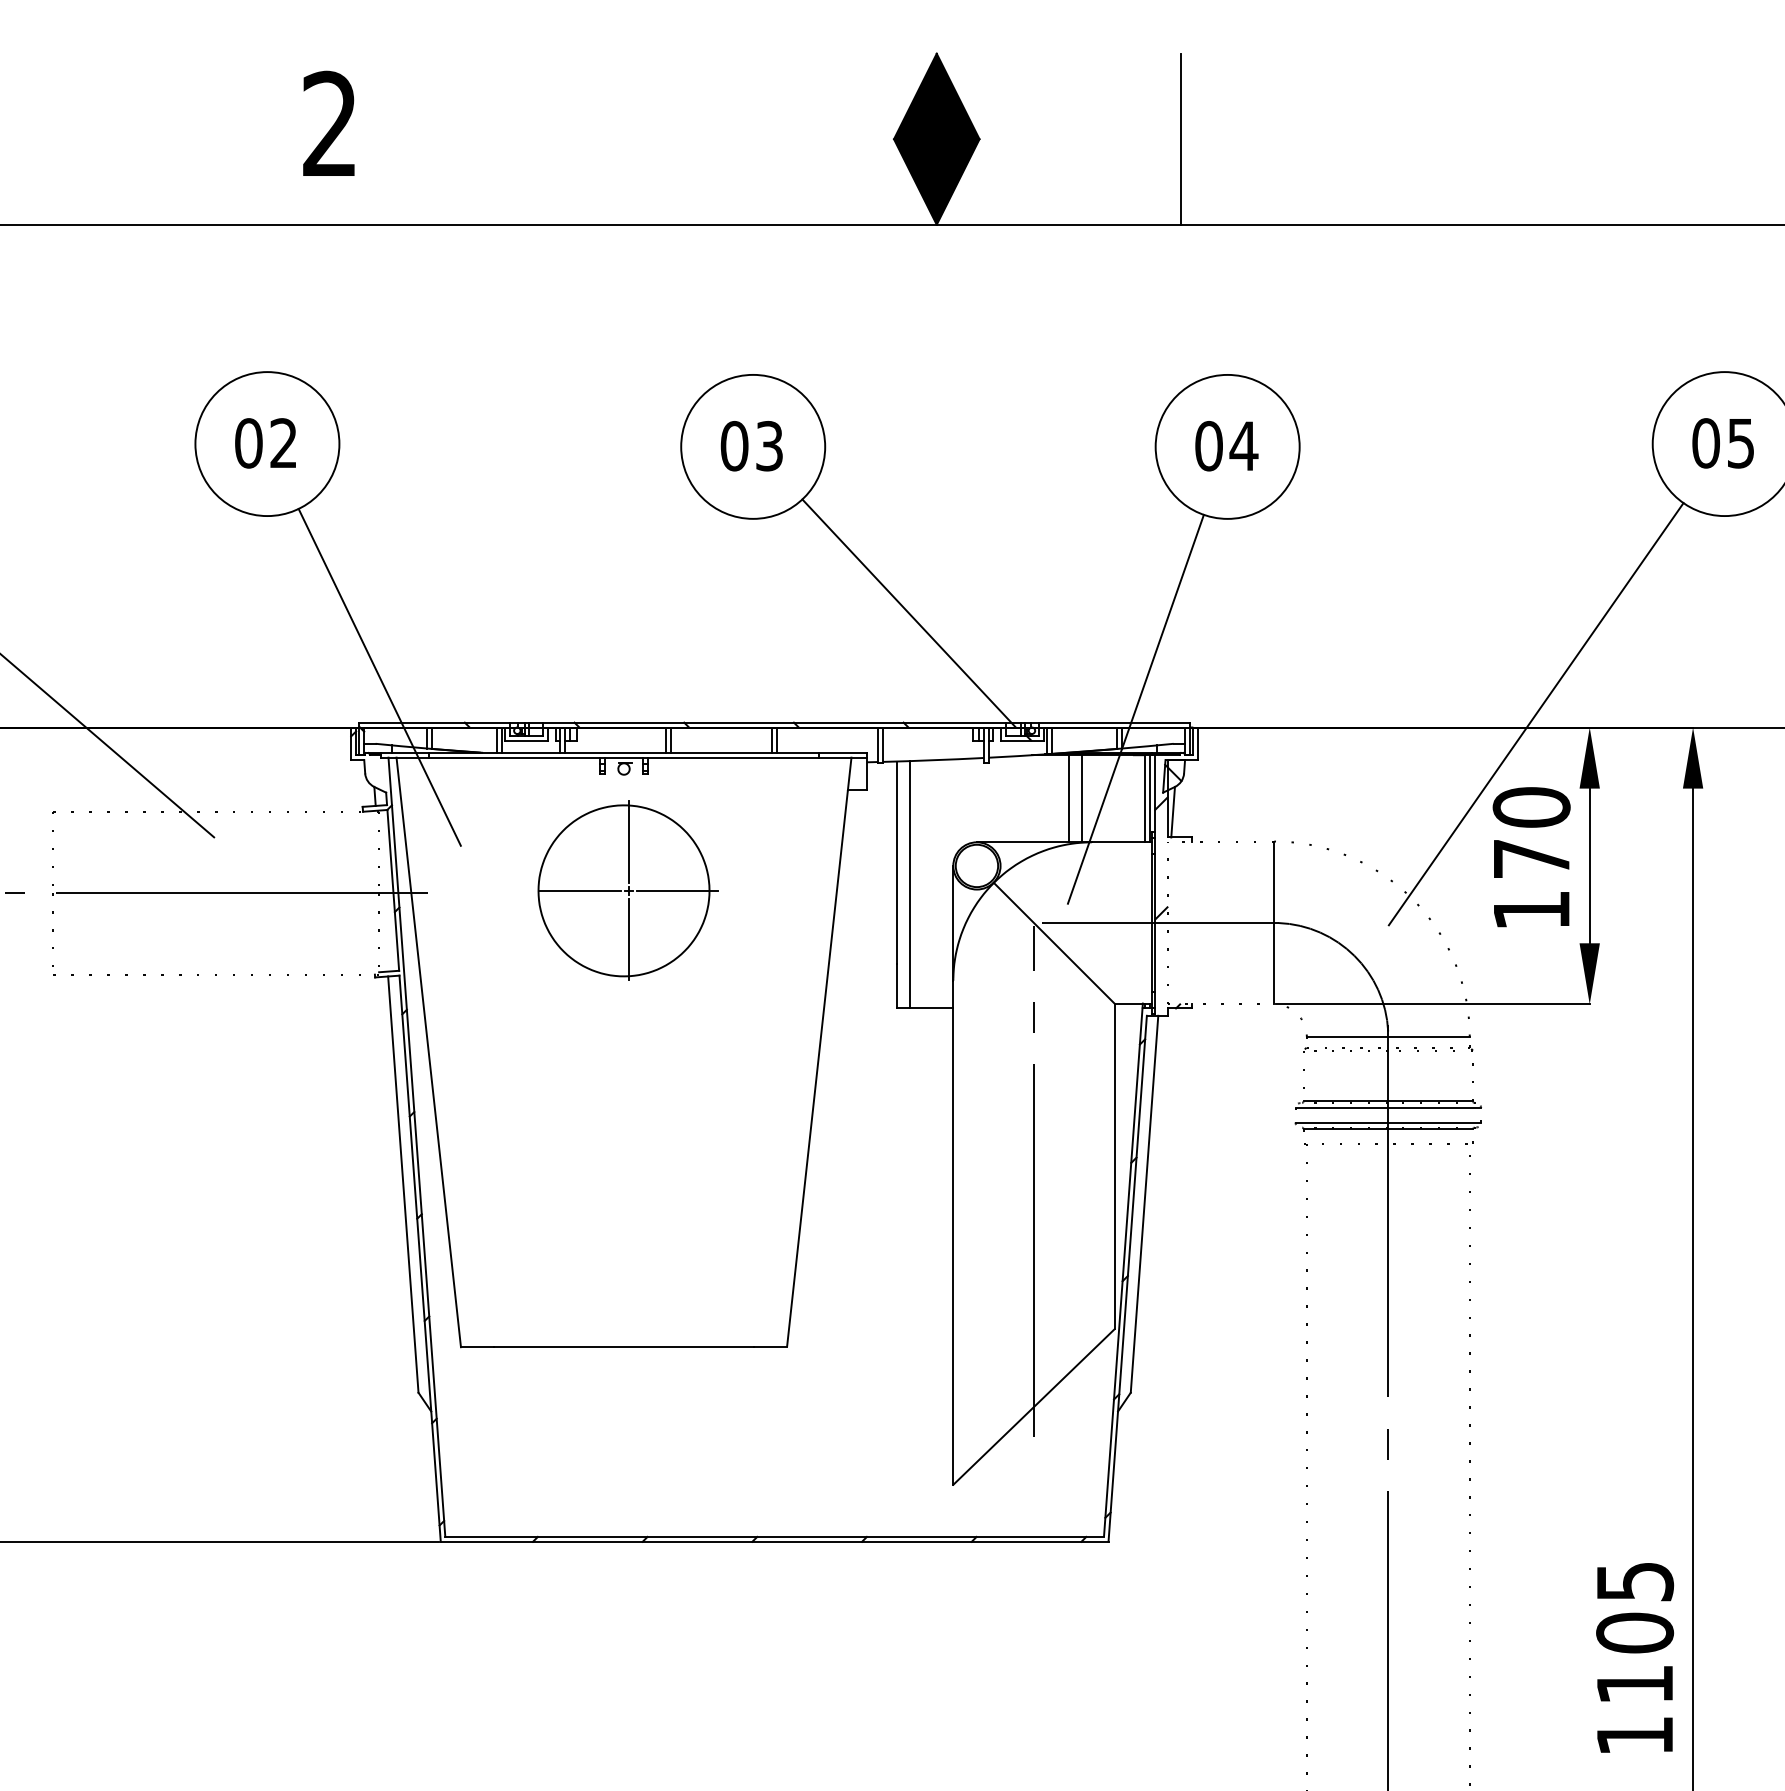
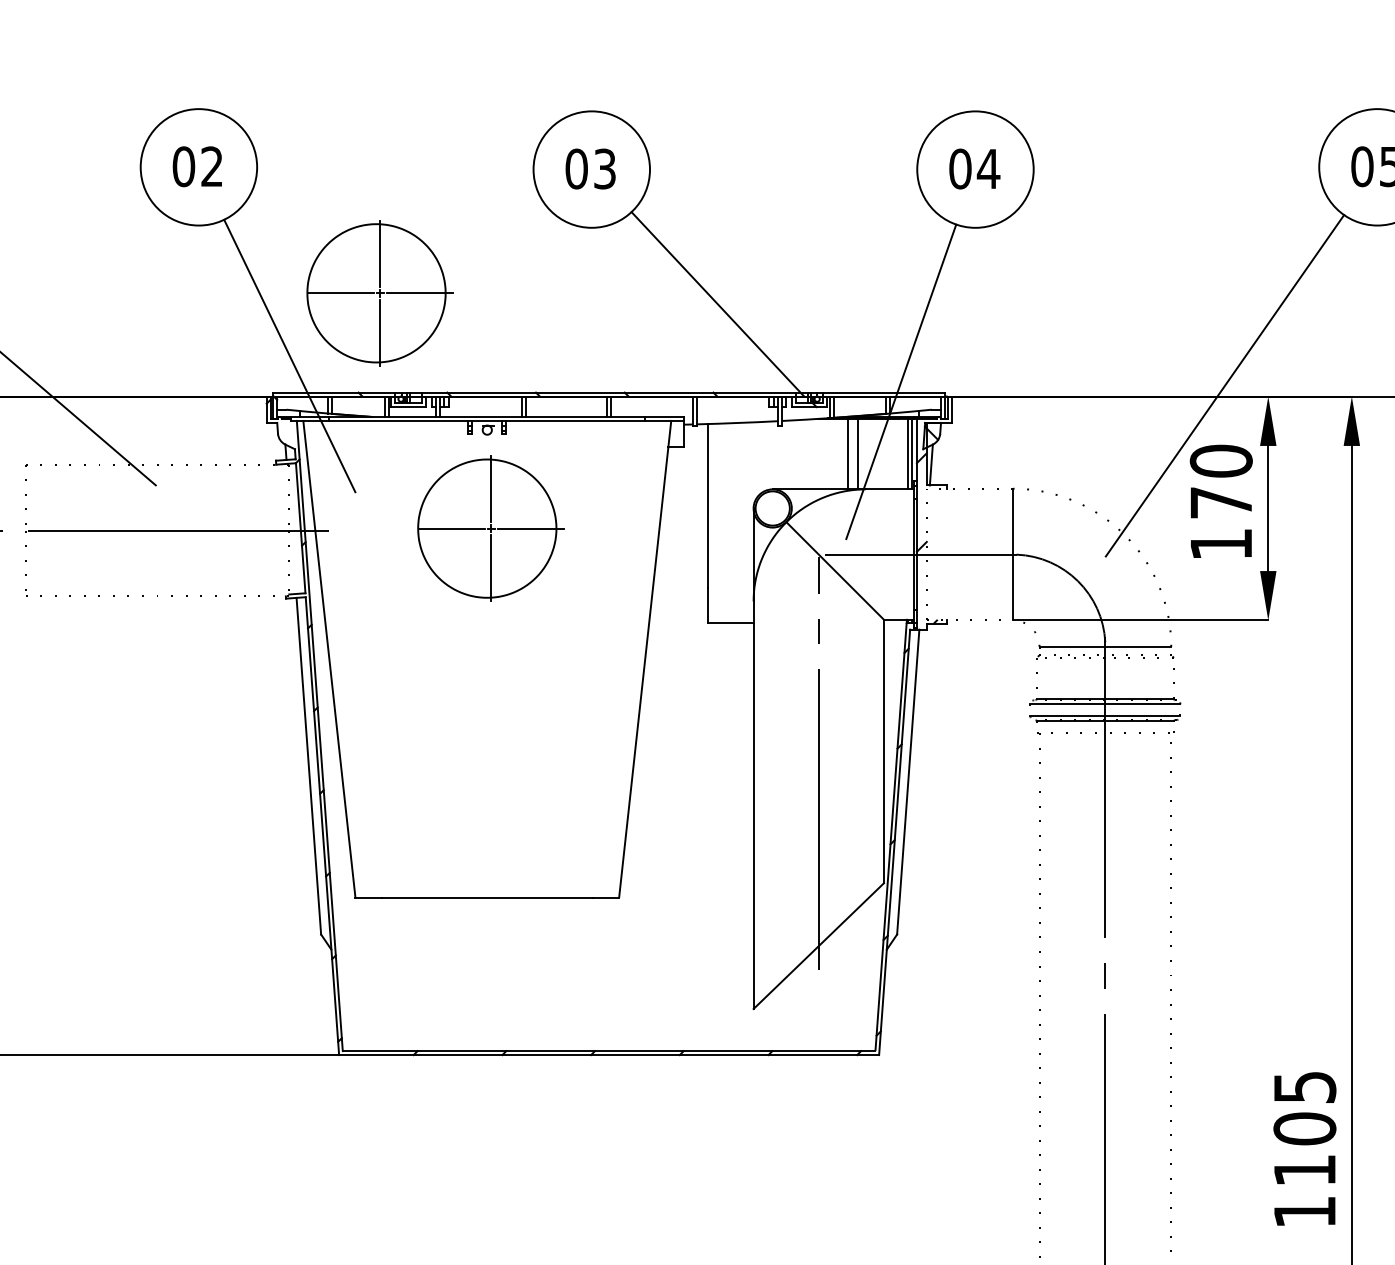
part: (490, 599) -> (379, 293), added
line: (909, 884) -> (718, 523), removed

